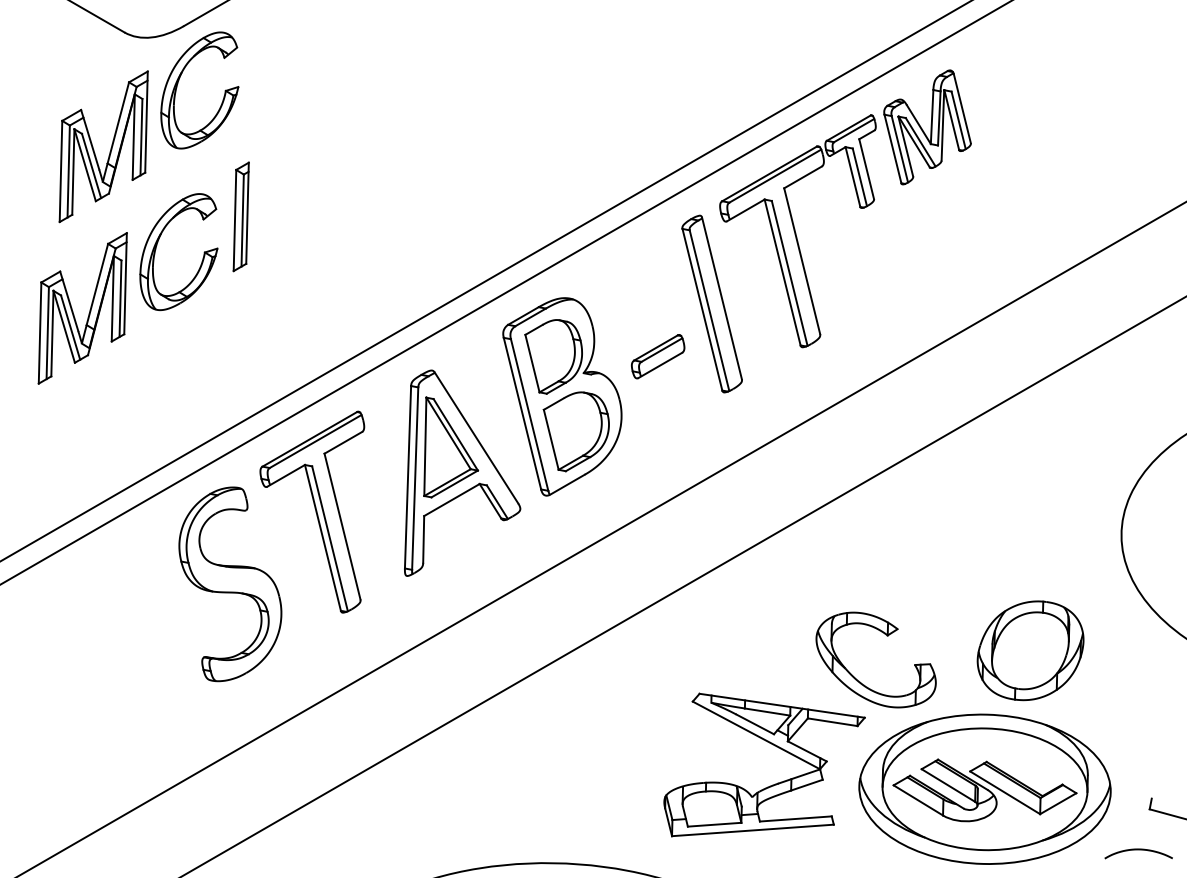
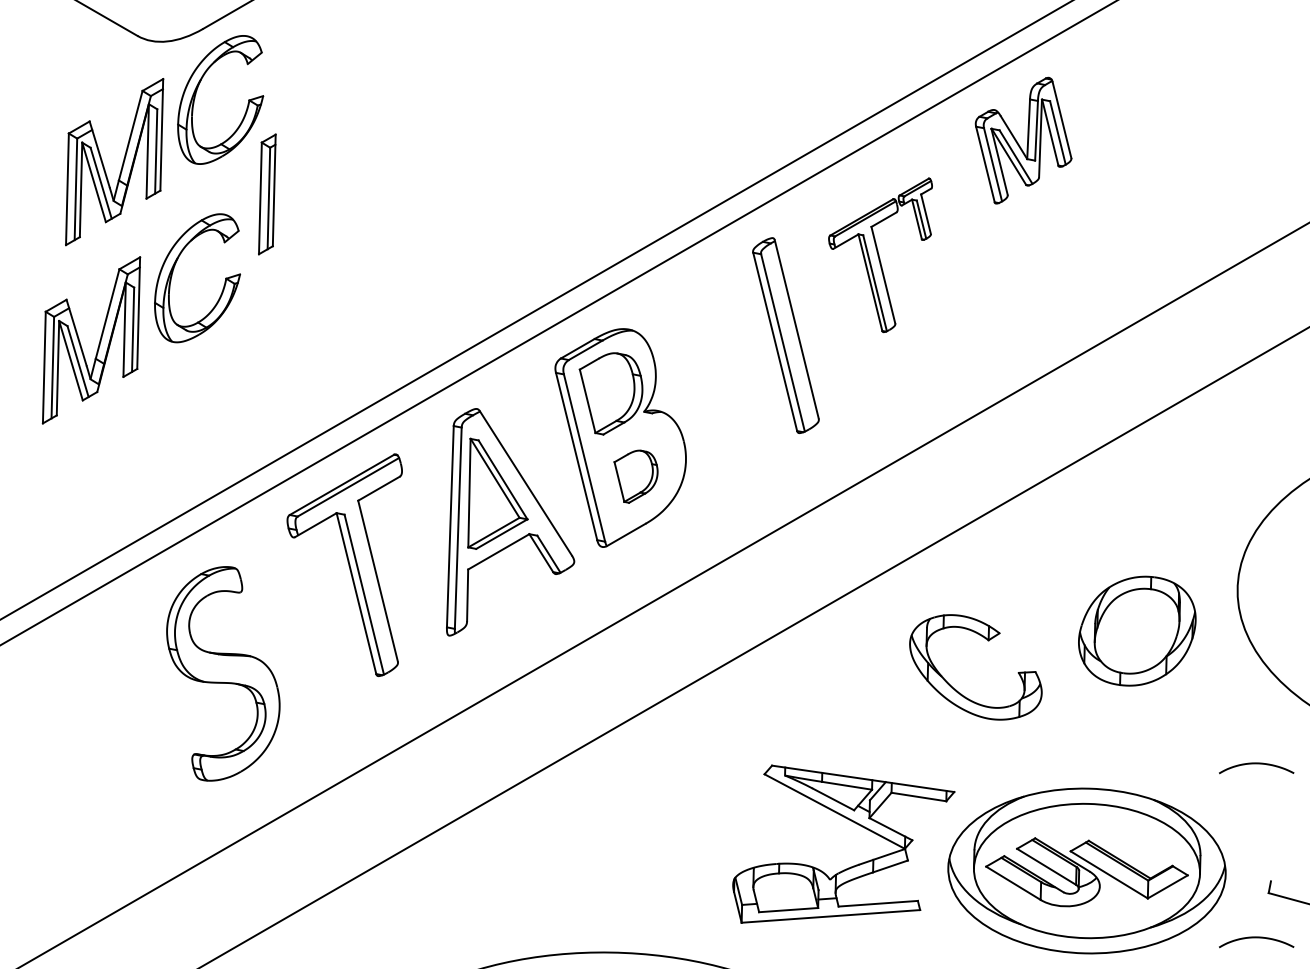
part: (241, 216) -> (267, 194), moved
part: (797, 231) -> (880, 255), size x0.6
part: (658, 356) -> (726, 393), removed
part: (575, 431) -> (635, 476), size x0.6
part: (230, 584) -> (223, 673), moved
part: (887, 636) -> (988, 641), moved
part: (1030, 650) -> (1137, 630), moved
curve: (1138, 692) -> (1256, 764), added

